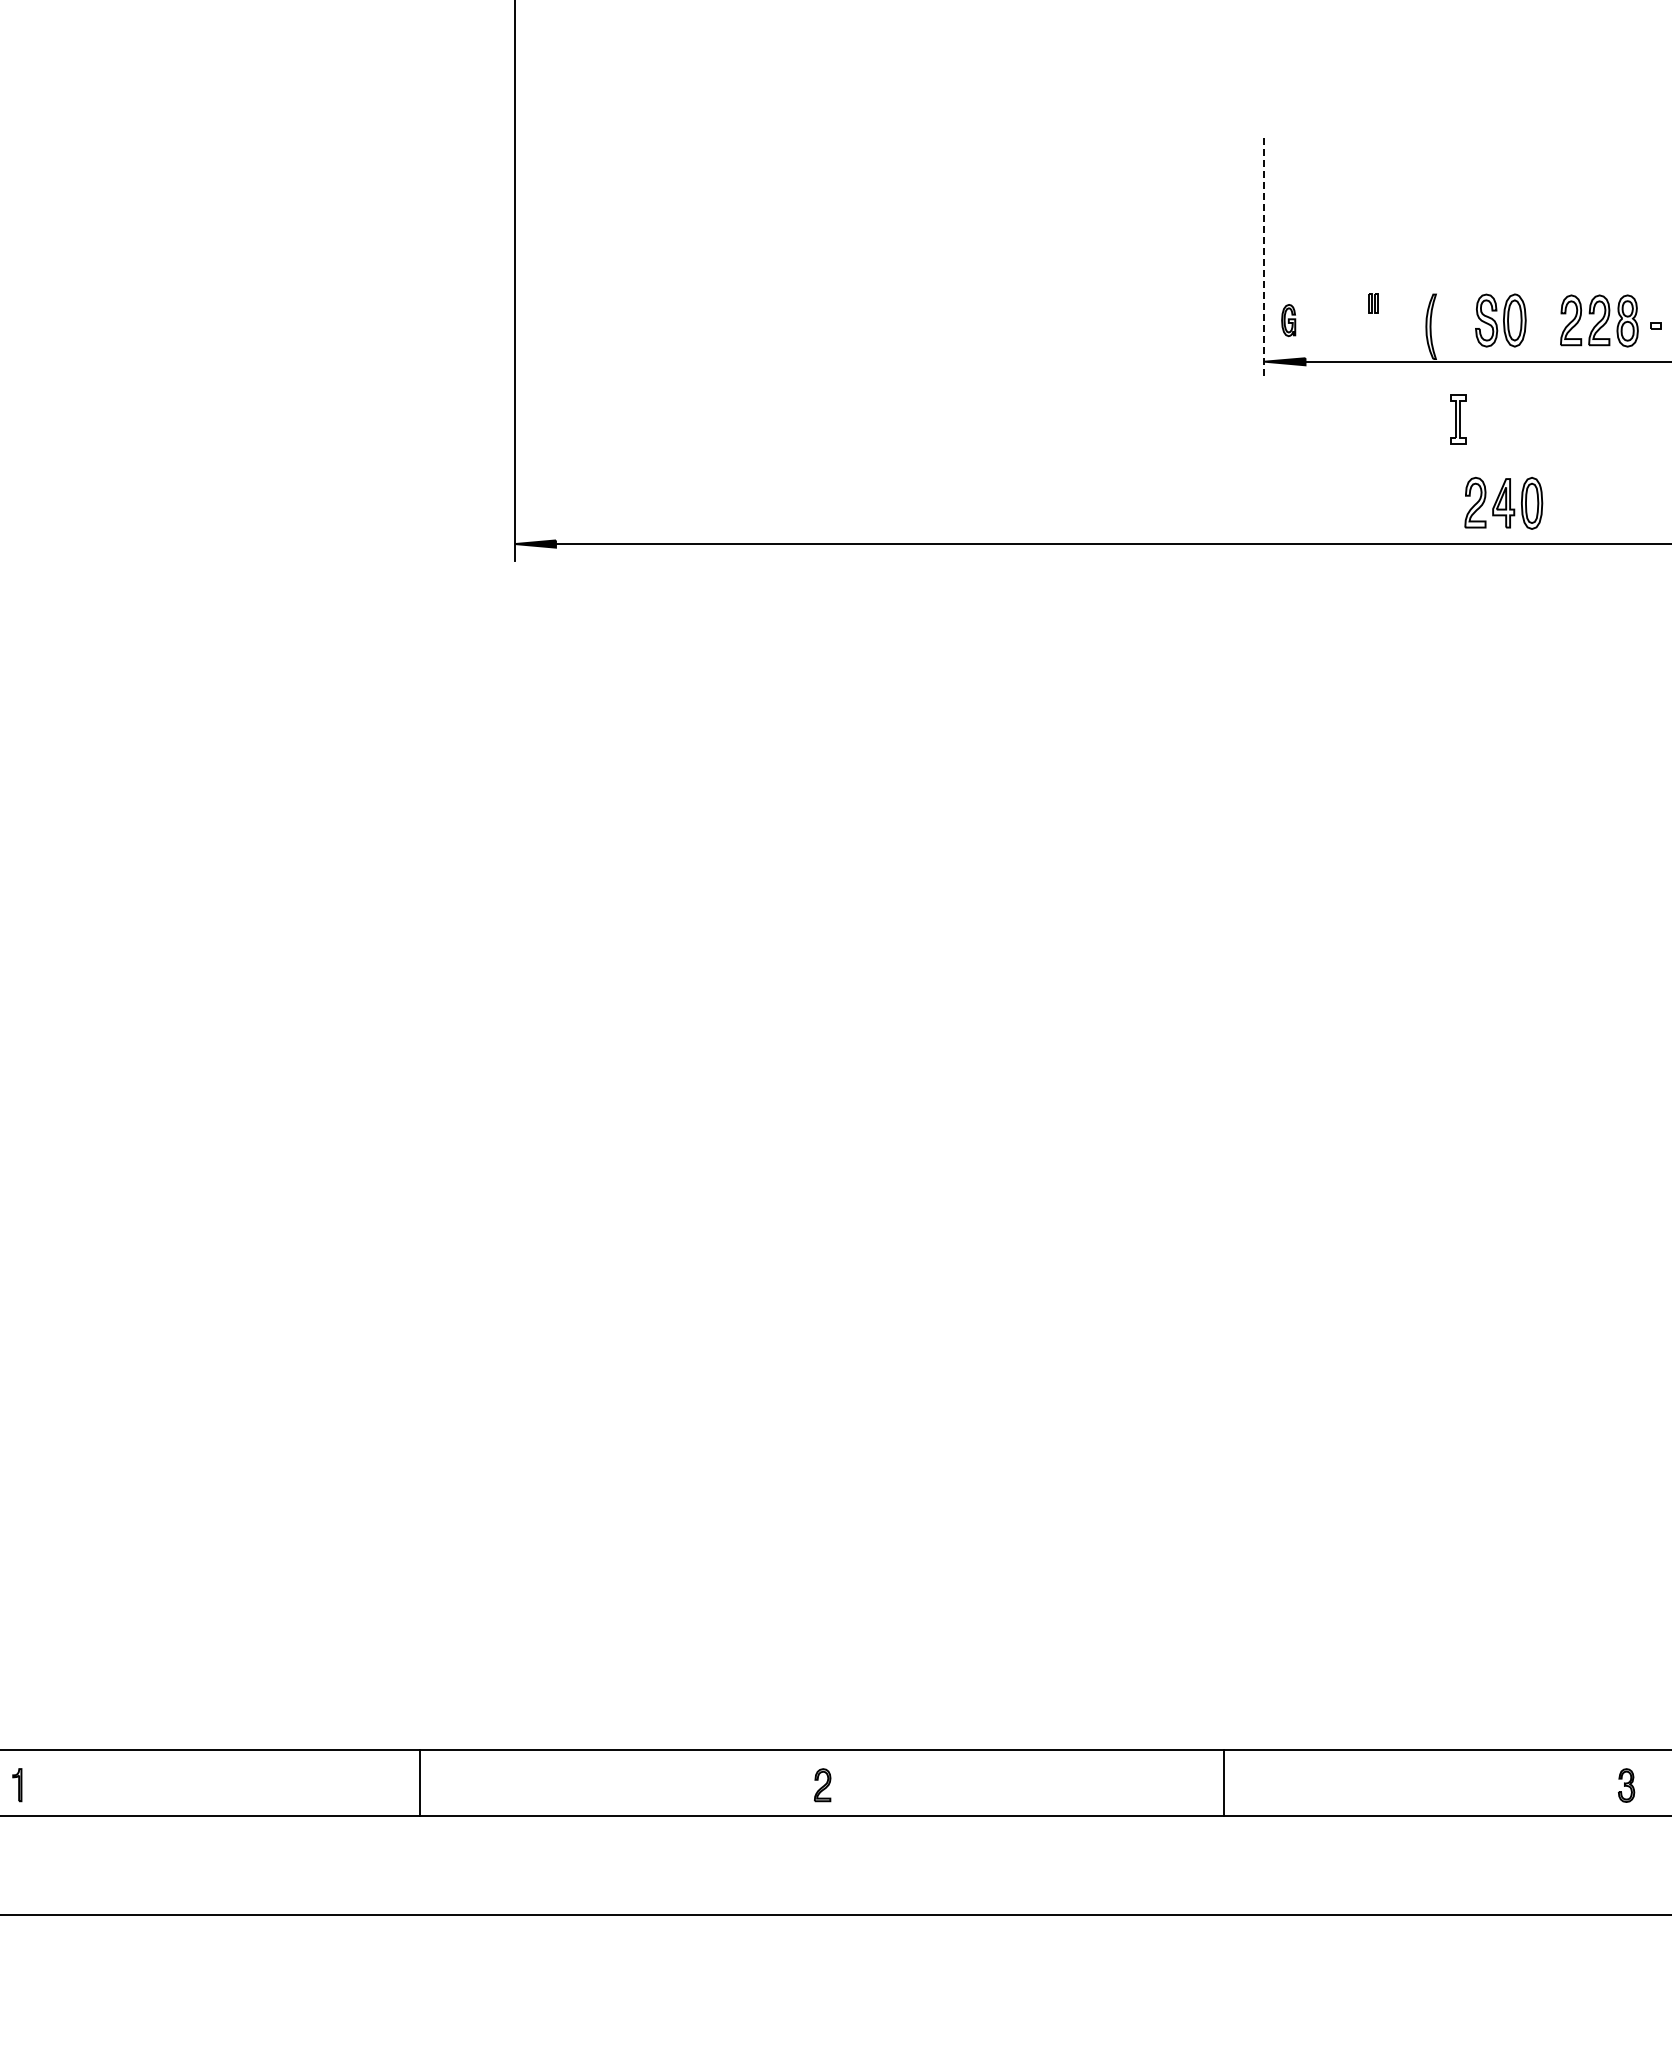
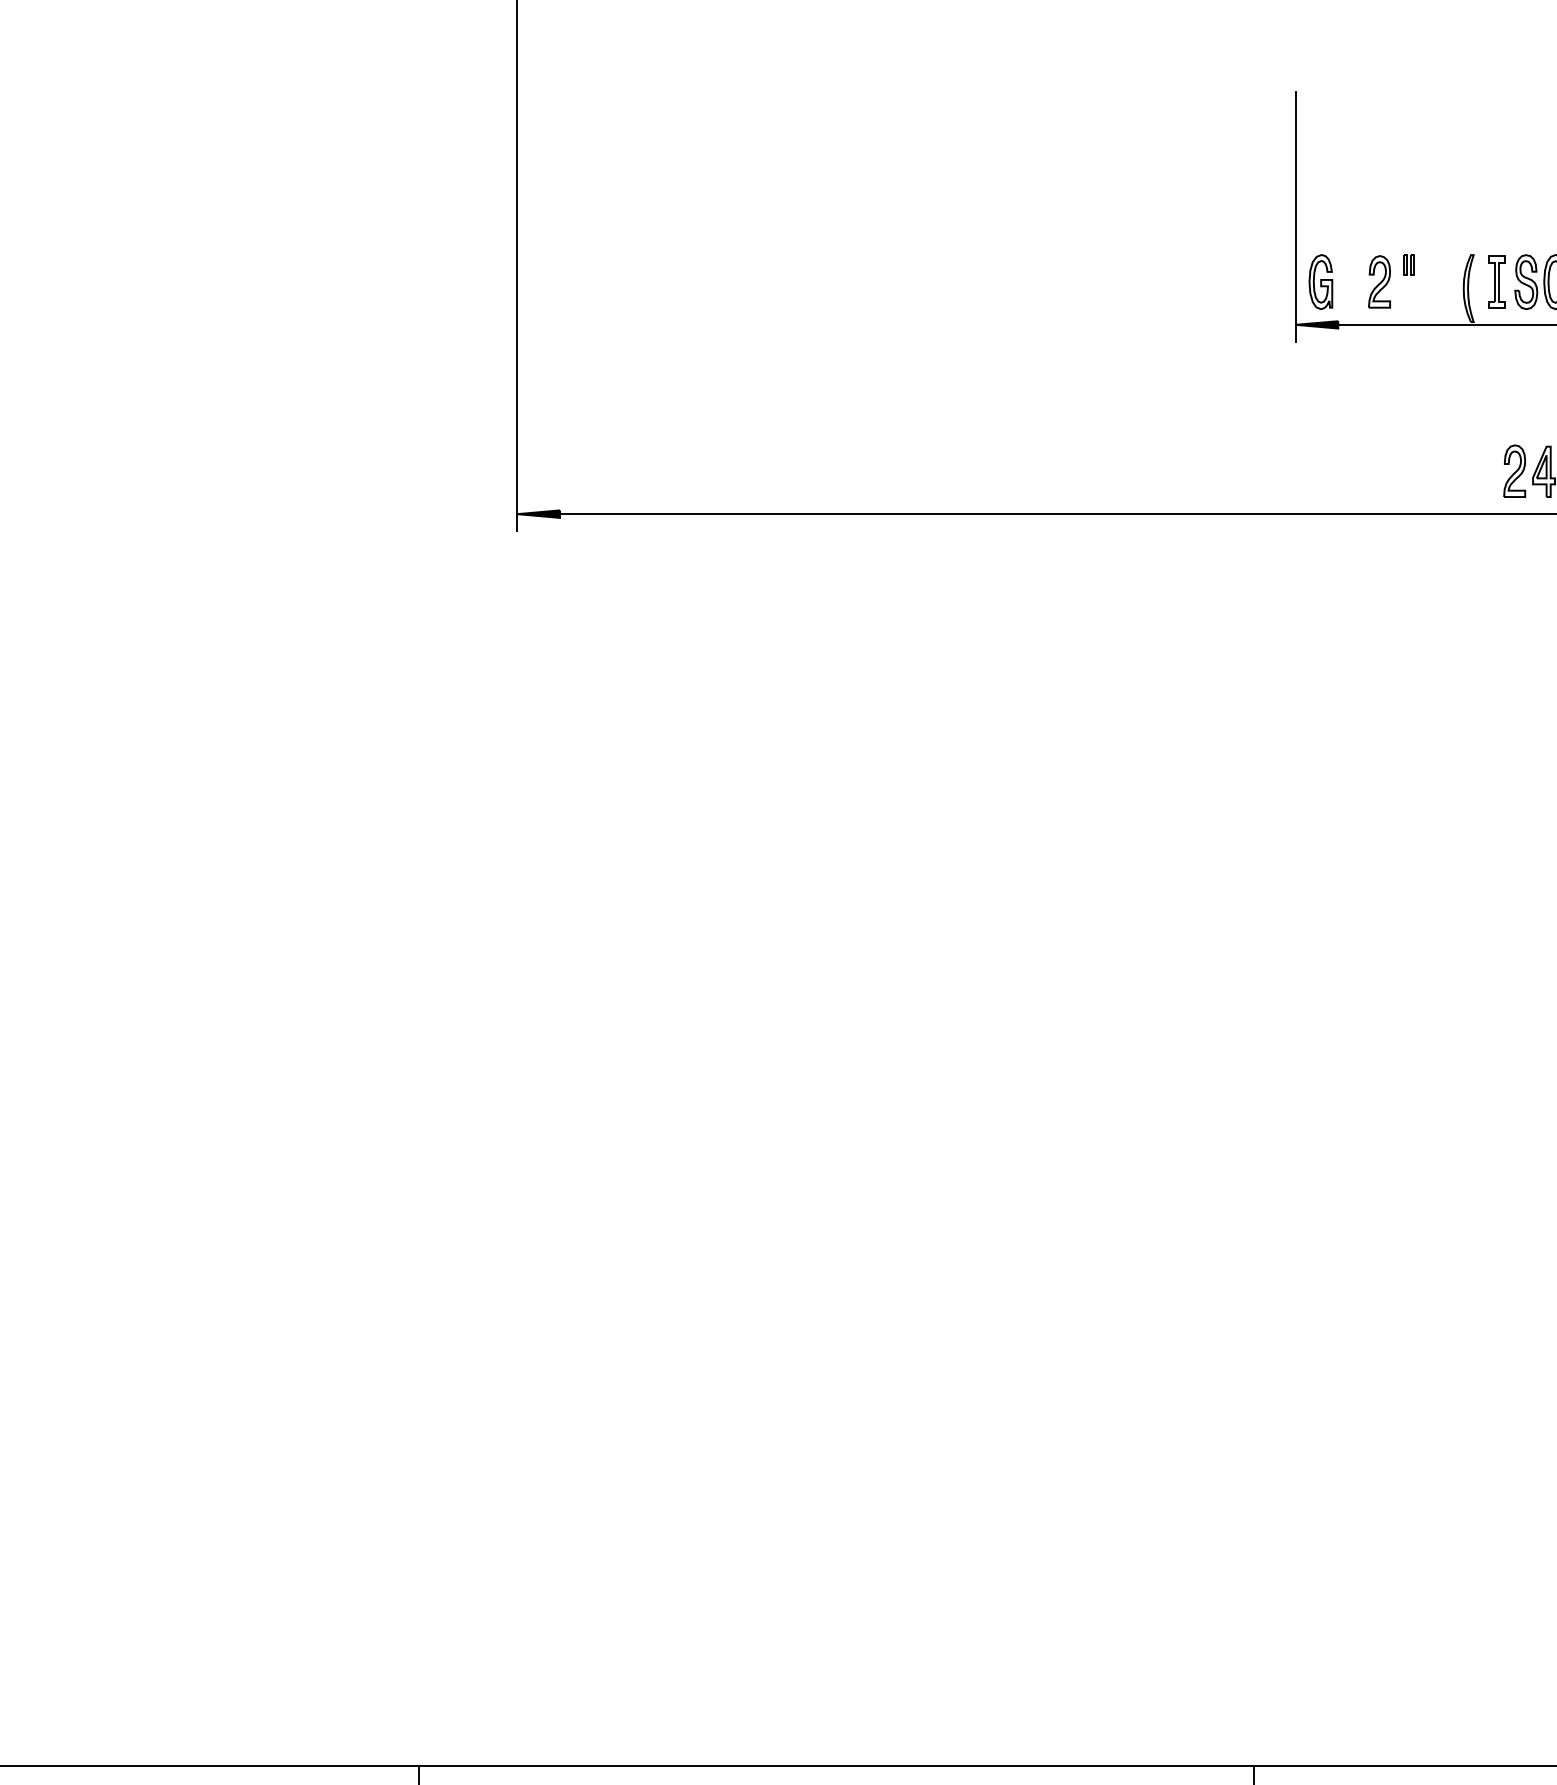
line: (1264, 258) -> (1295, 217), dashed -> solid
part: (1288, 320) -> (1320, 282), size x1.67
part: (1345, 320) -> (1379, 282), added
part: (1458, 419) -> (1497, 282), moved

